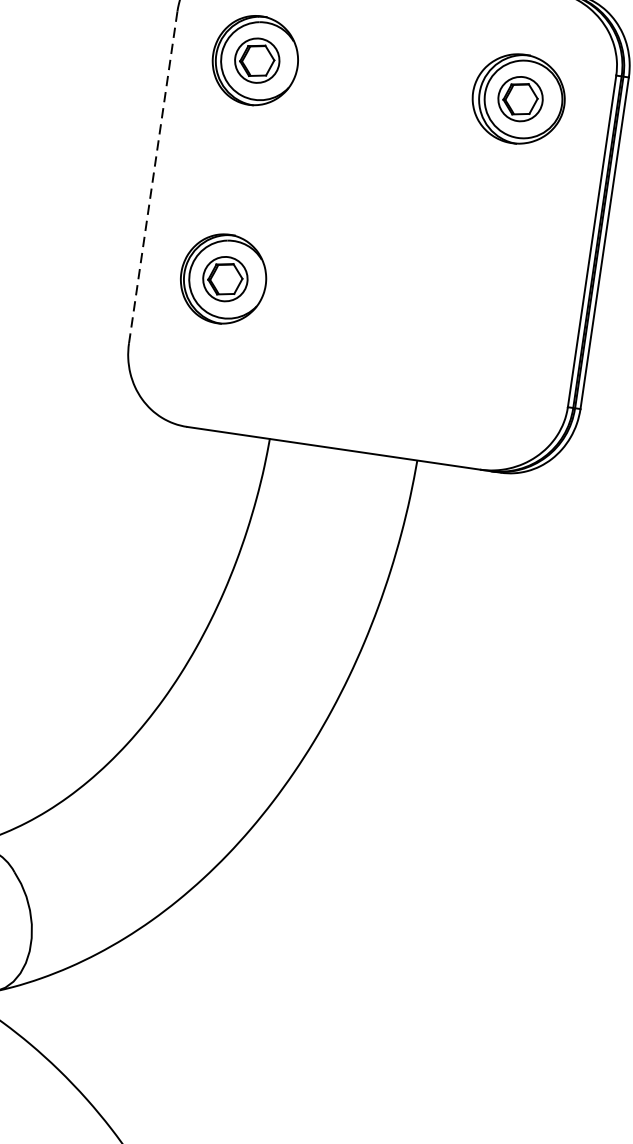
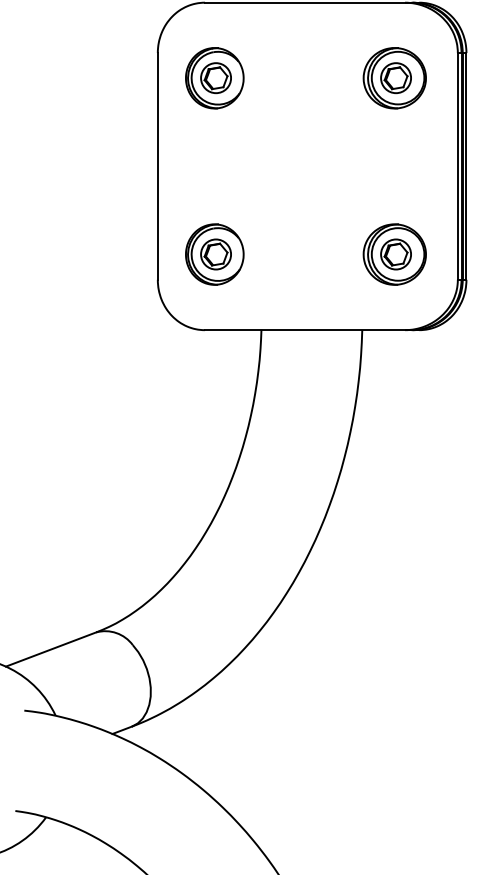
line: (152, 177) -> (157, 166), dashed -> solid
part: (223, 278) -> (214, 254), moved
part: (480, 356) -> (394, 254), added

